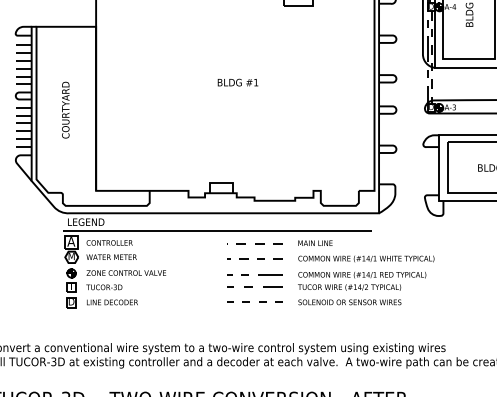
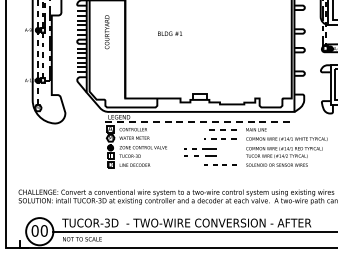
text: (238, 82) -> (170, 33), moved
text: (64, 110) -> (106, 32), moved
line: (218, 231) -> (198, 122), solid -> dashed
part: (255, 281) -> (200, 152), moved

